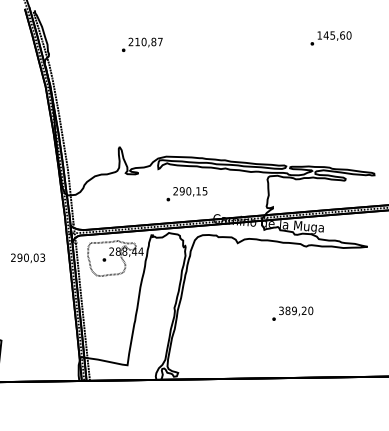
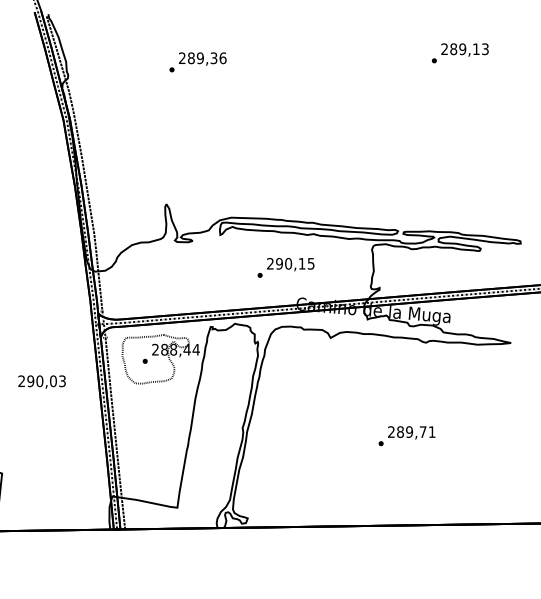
text: (334, 35) -> (464, 49), 145,60 -> 289,13
text: (149, 42) -> (207, 58), 210,87 -> 289,36
text: (186, 193) -> (285, 267), moved
text: (27, 257) -> (41, 381), moved
text: (295, 310) -> (411, 431), 389,20 -> 289,71

